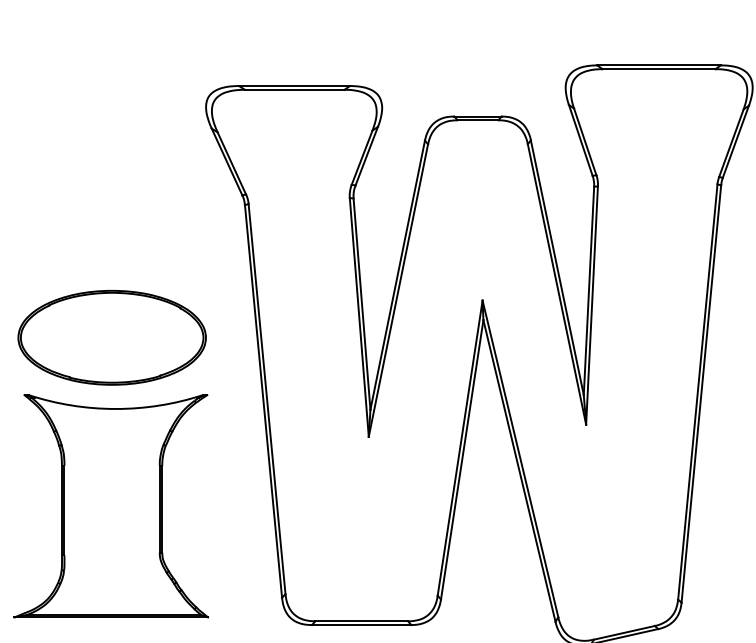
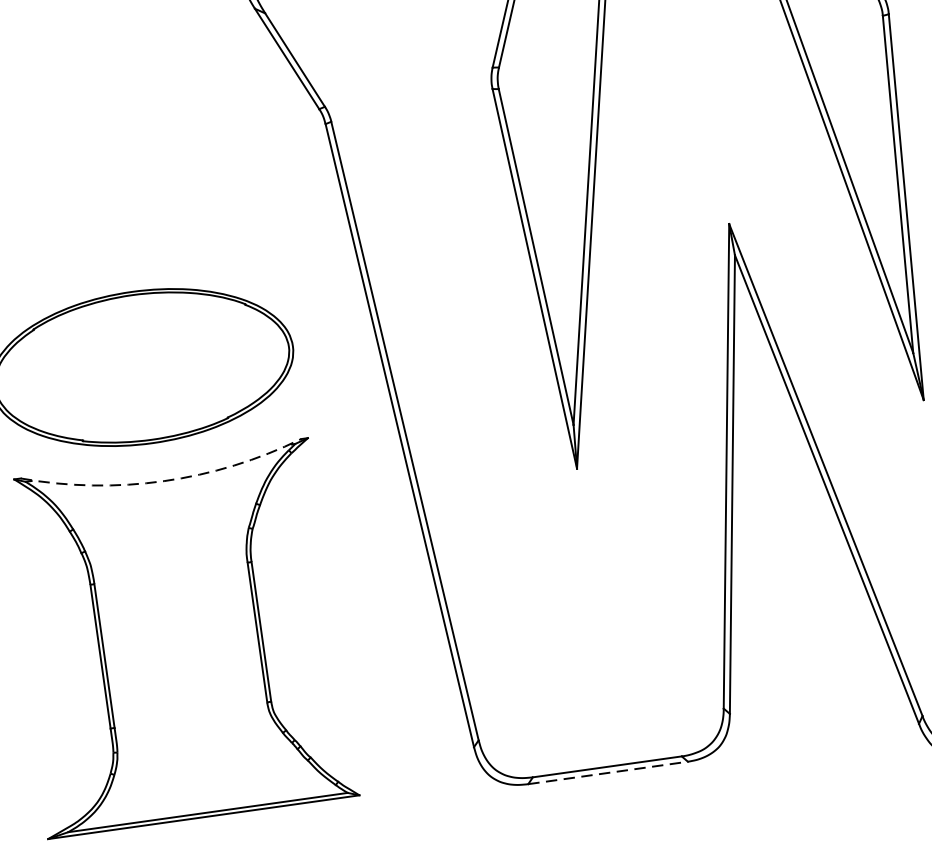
arc: (115, 408) -> (163, 480), solid -> dashed
line: (361, 625) -> (607, 773), solid -> dashed

